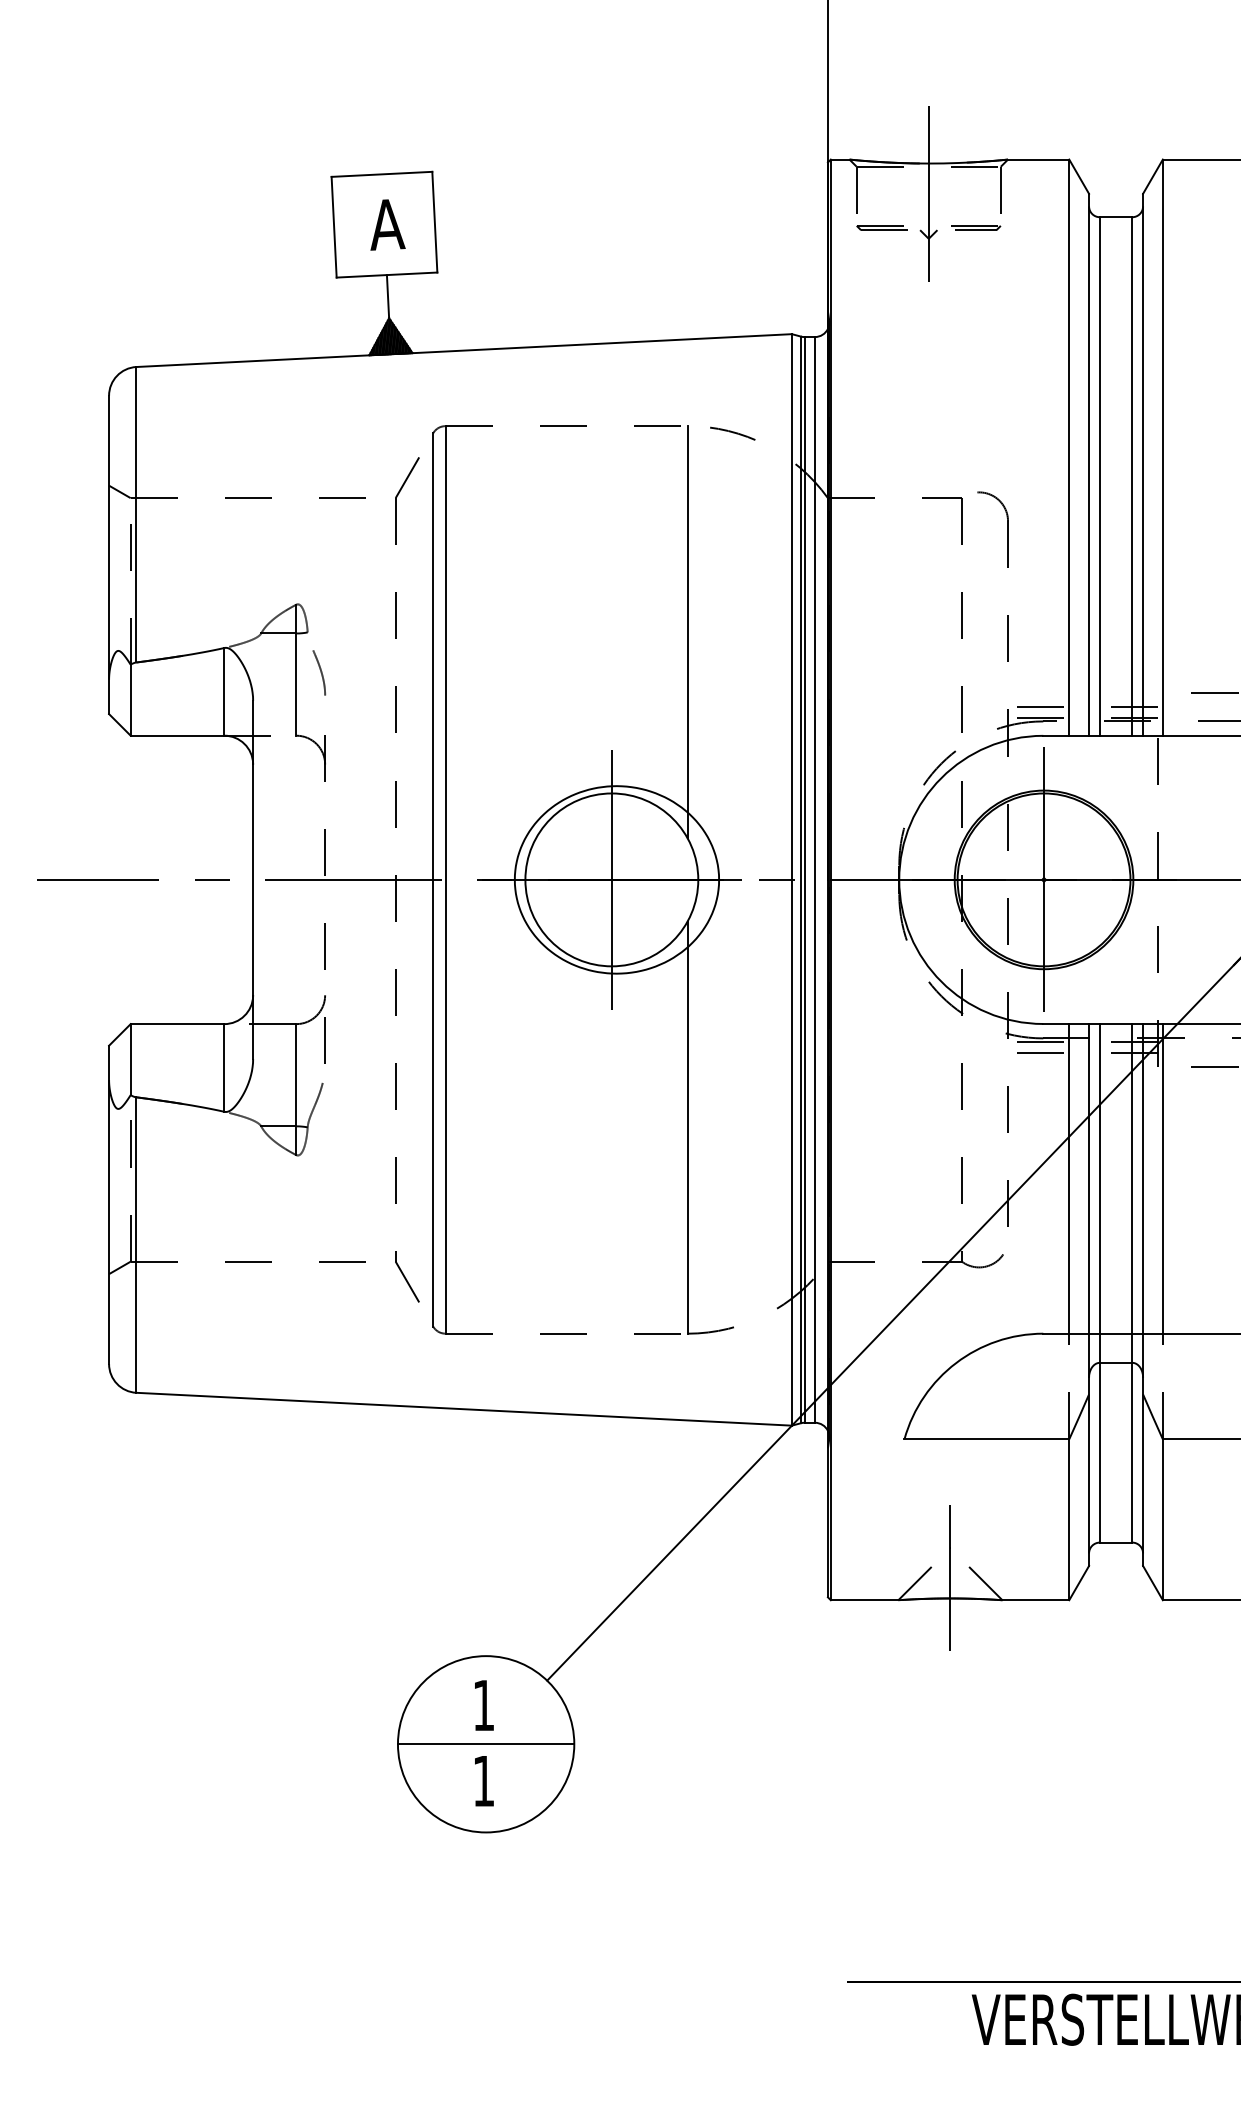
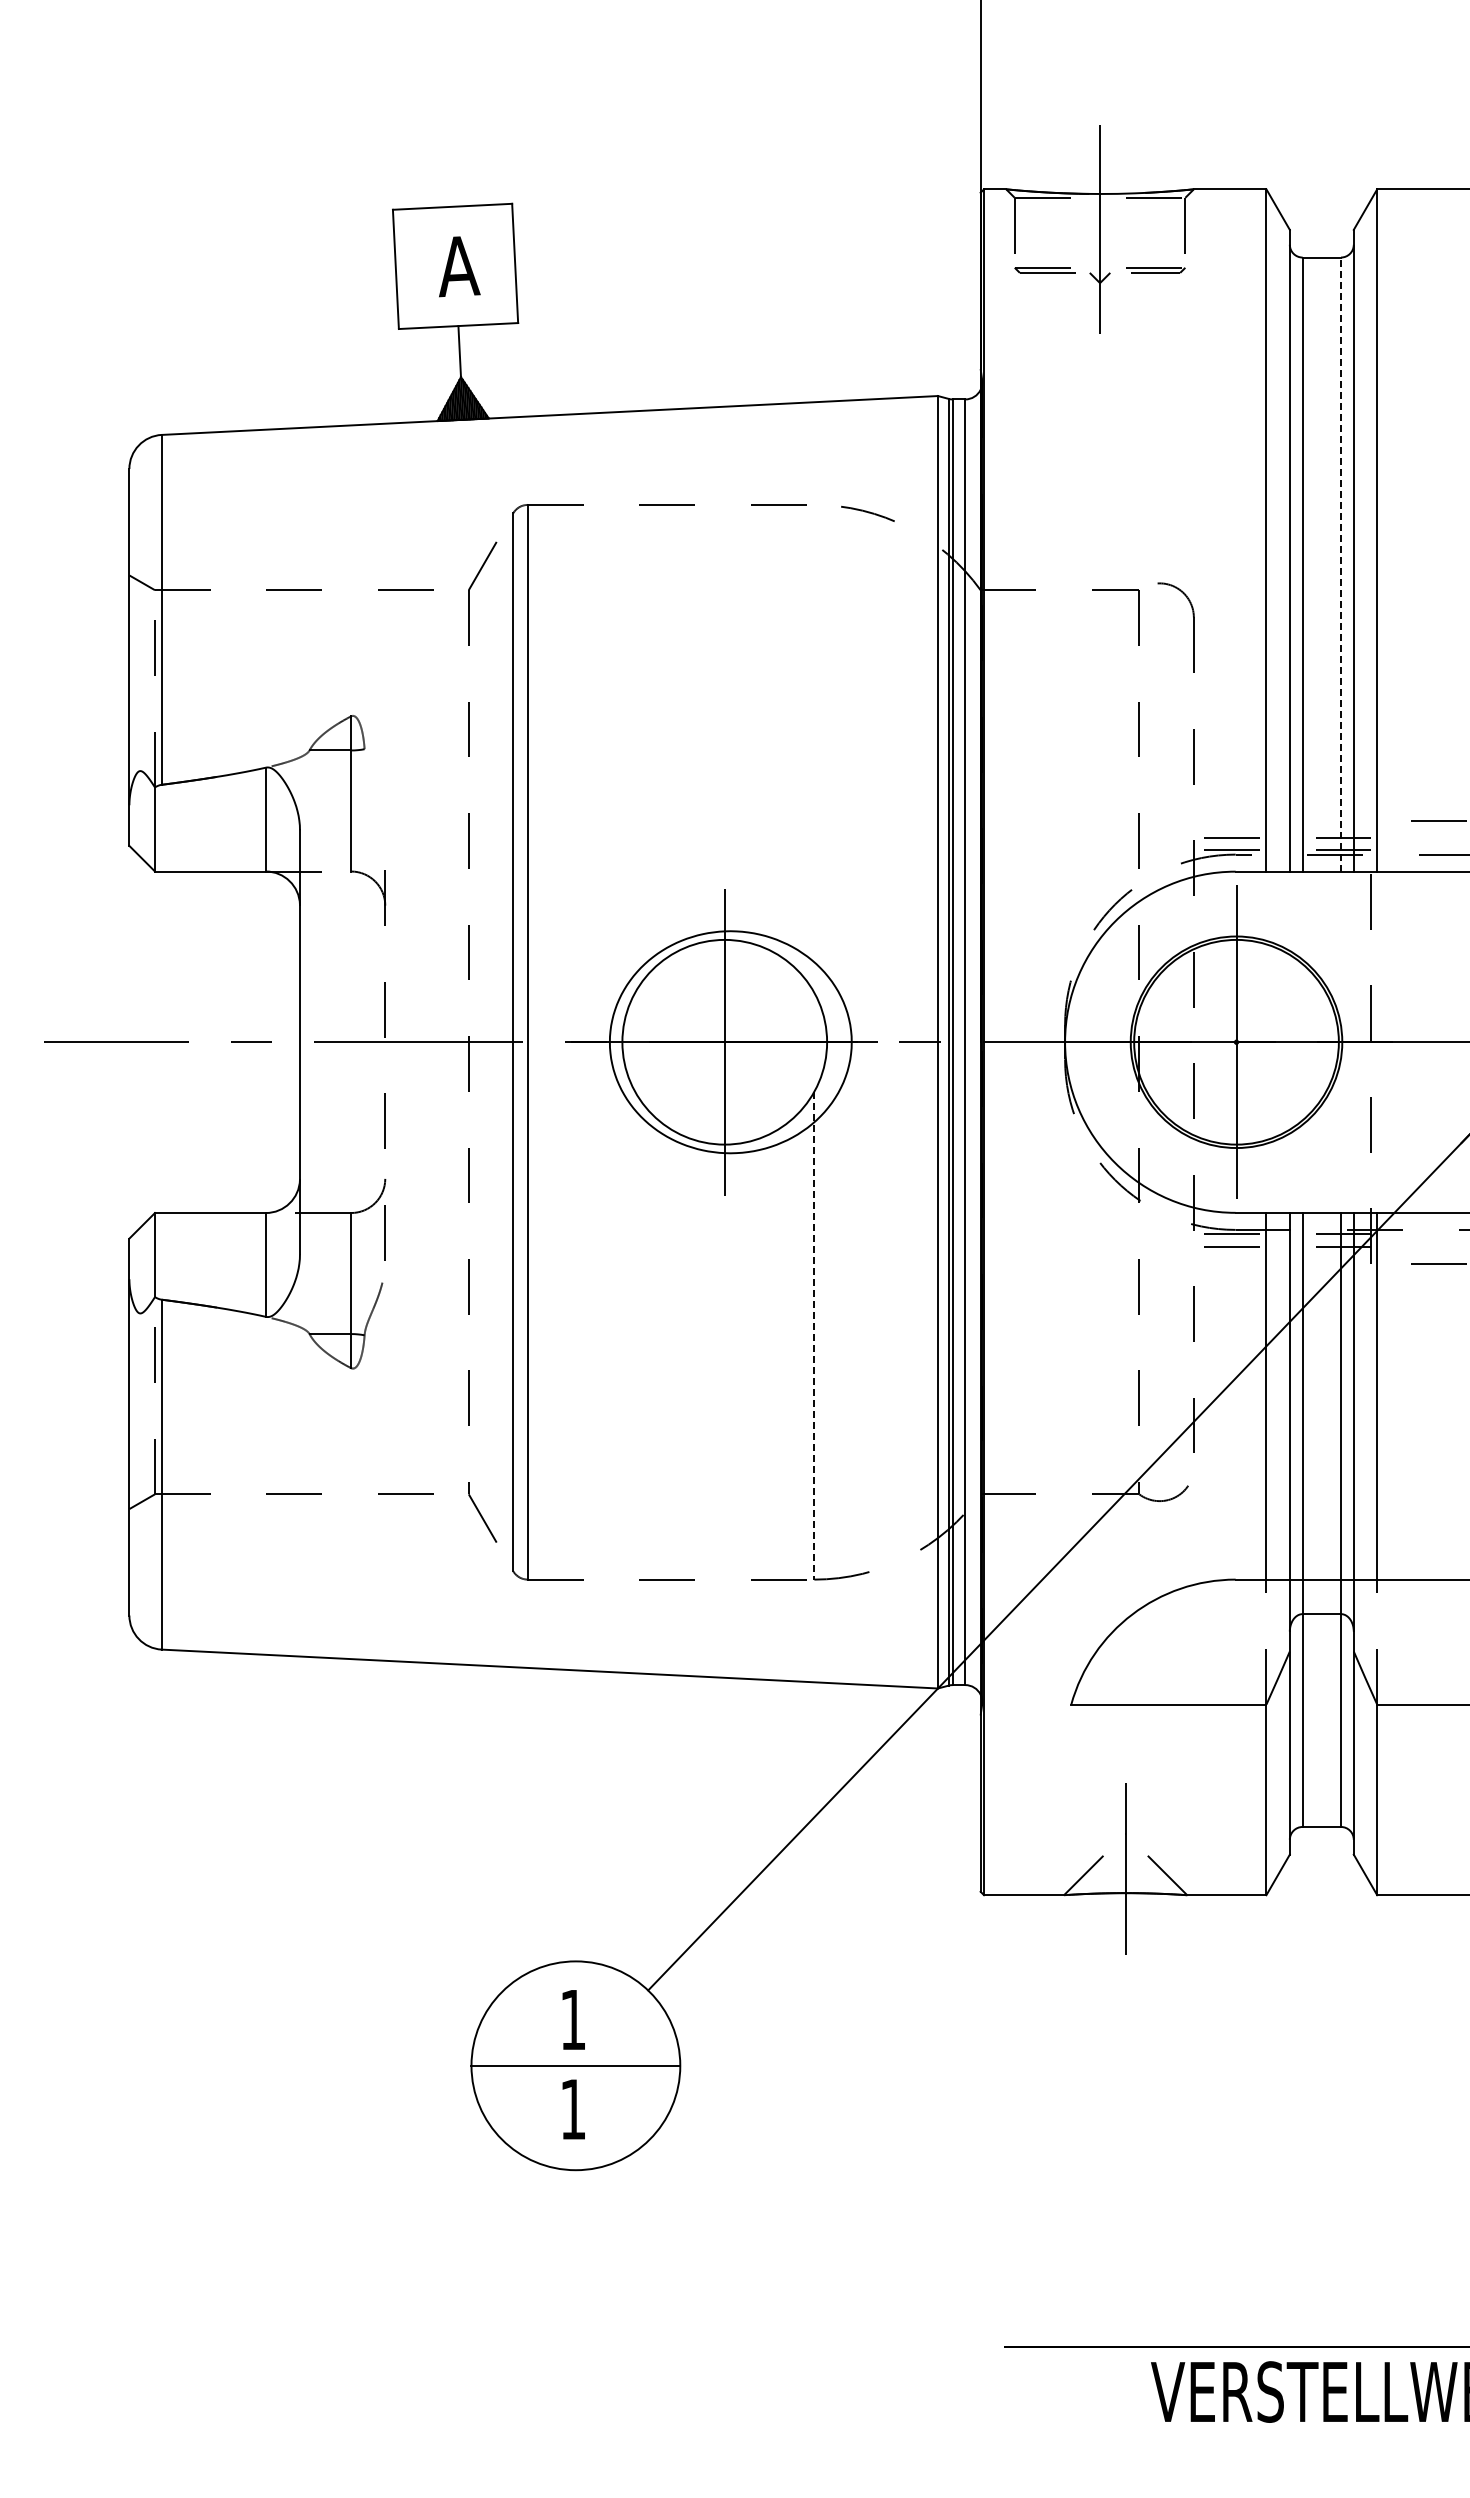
line: (1132, 476) -> (1341, 564), solid -> dashed
line: (687, 631) -> (814, 748), removed
curve: (320, 671) -> (379, 795), removed
line: (687, 1127) -> (814, 1335), solid -> dashed

